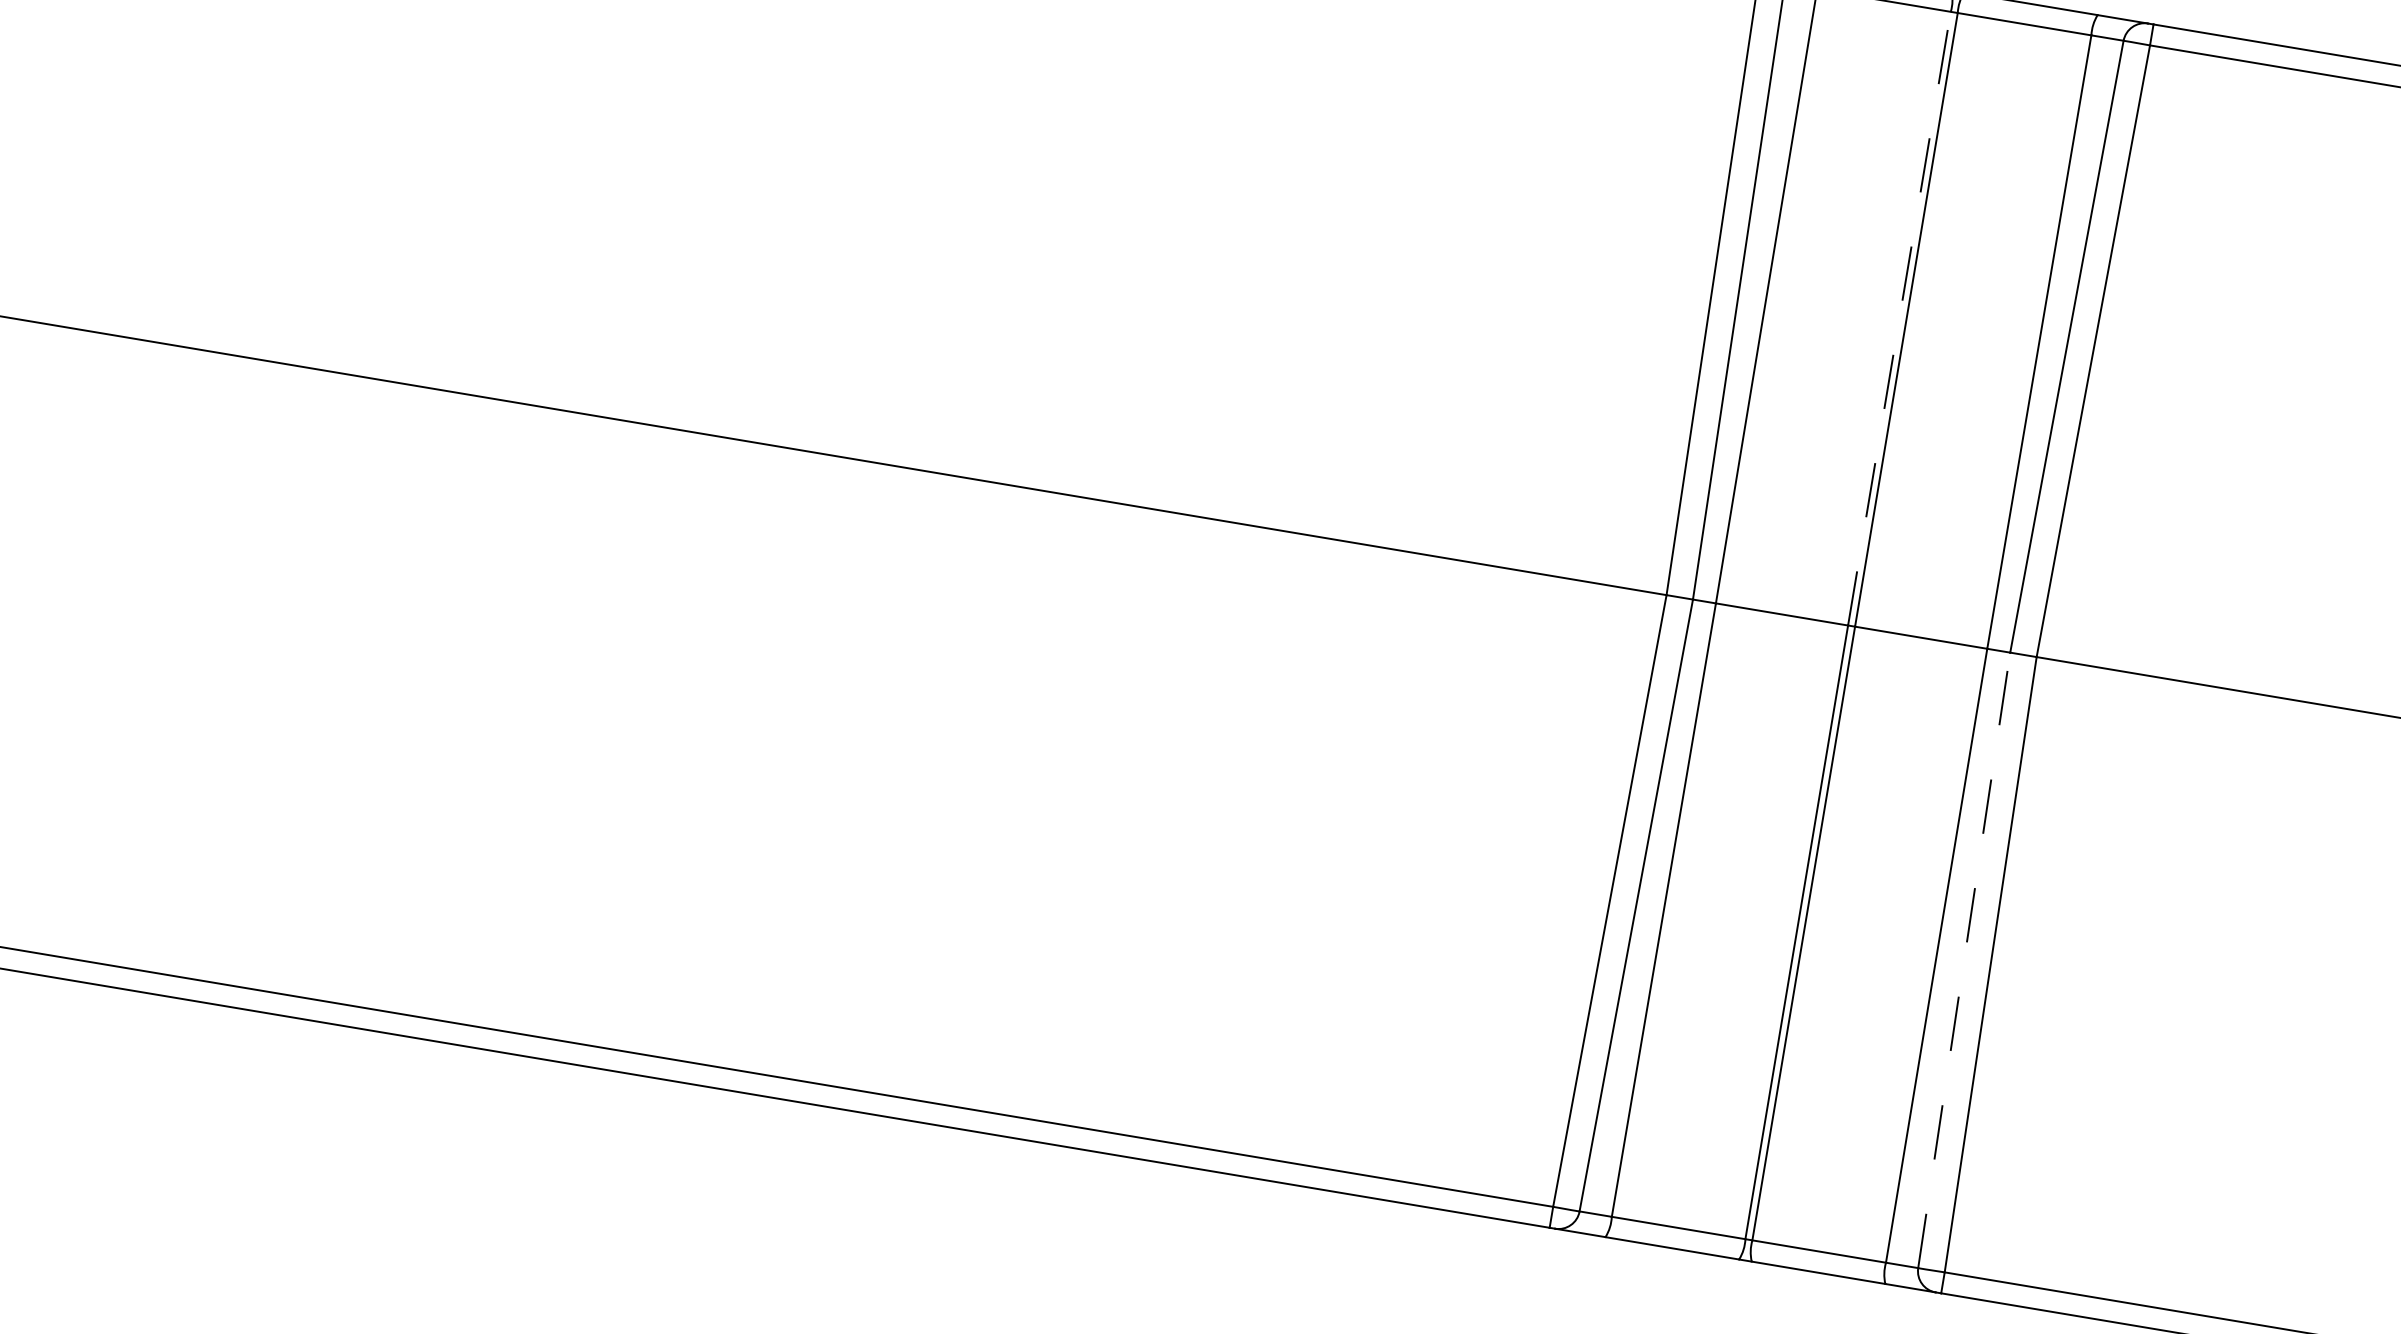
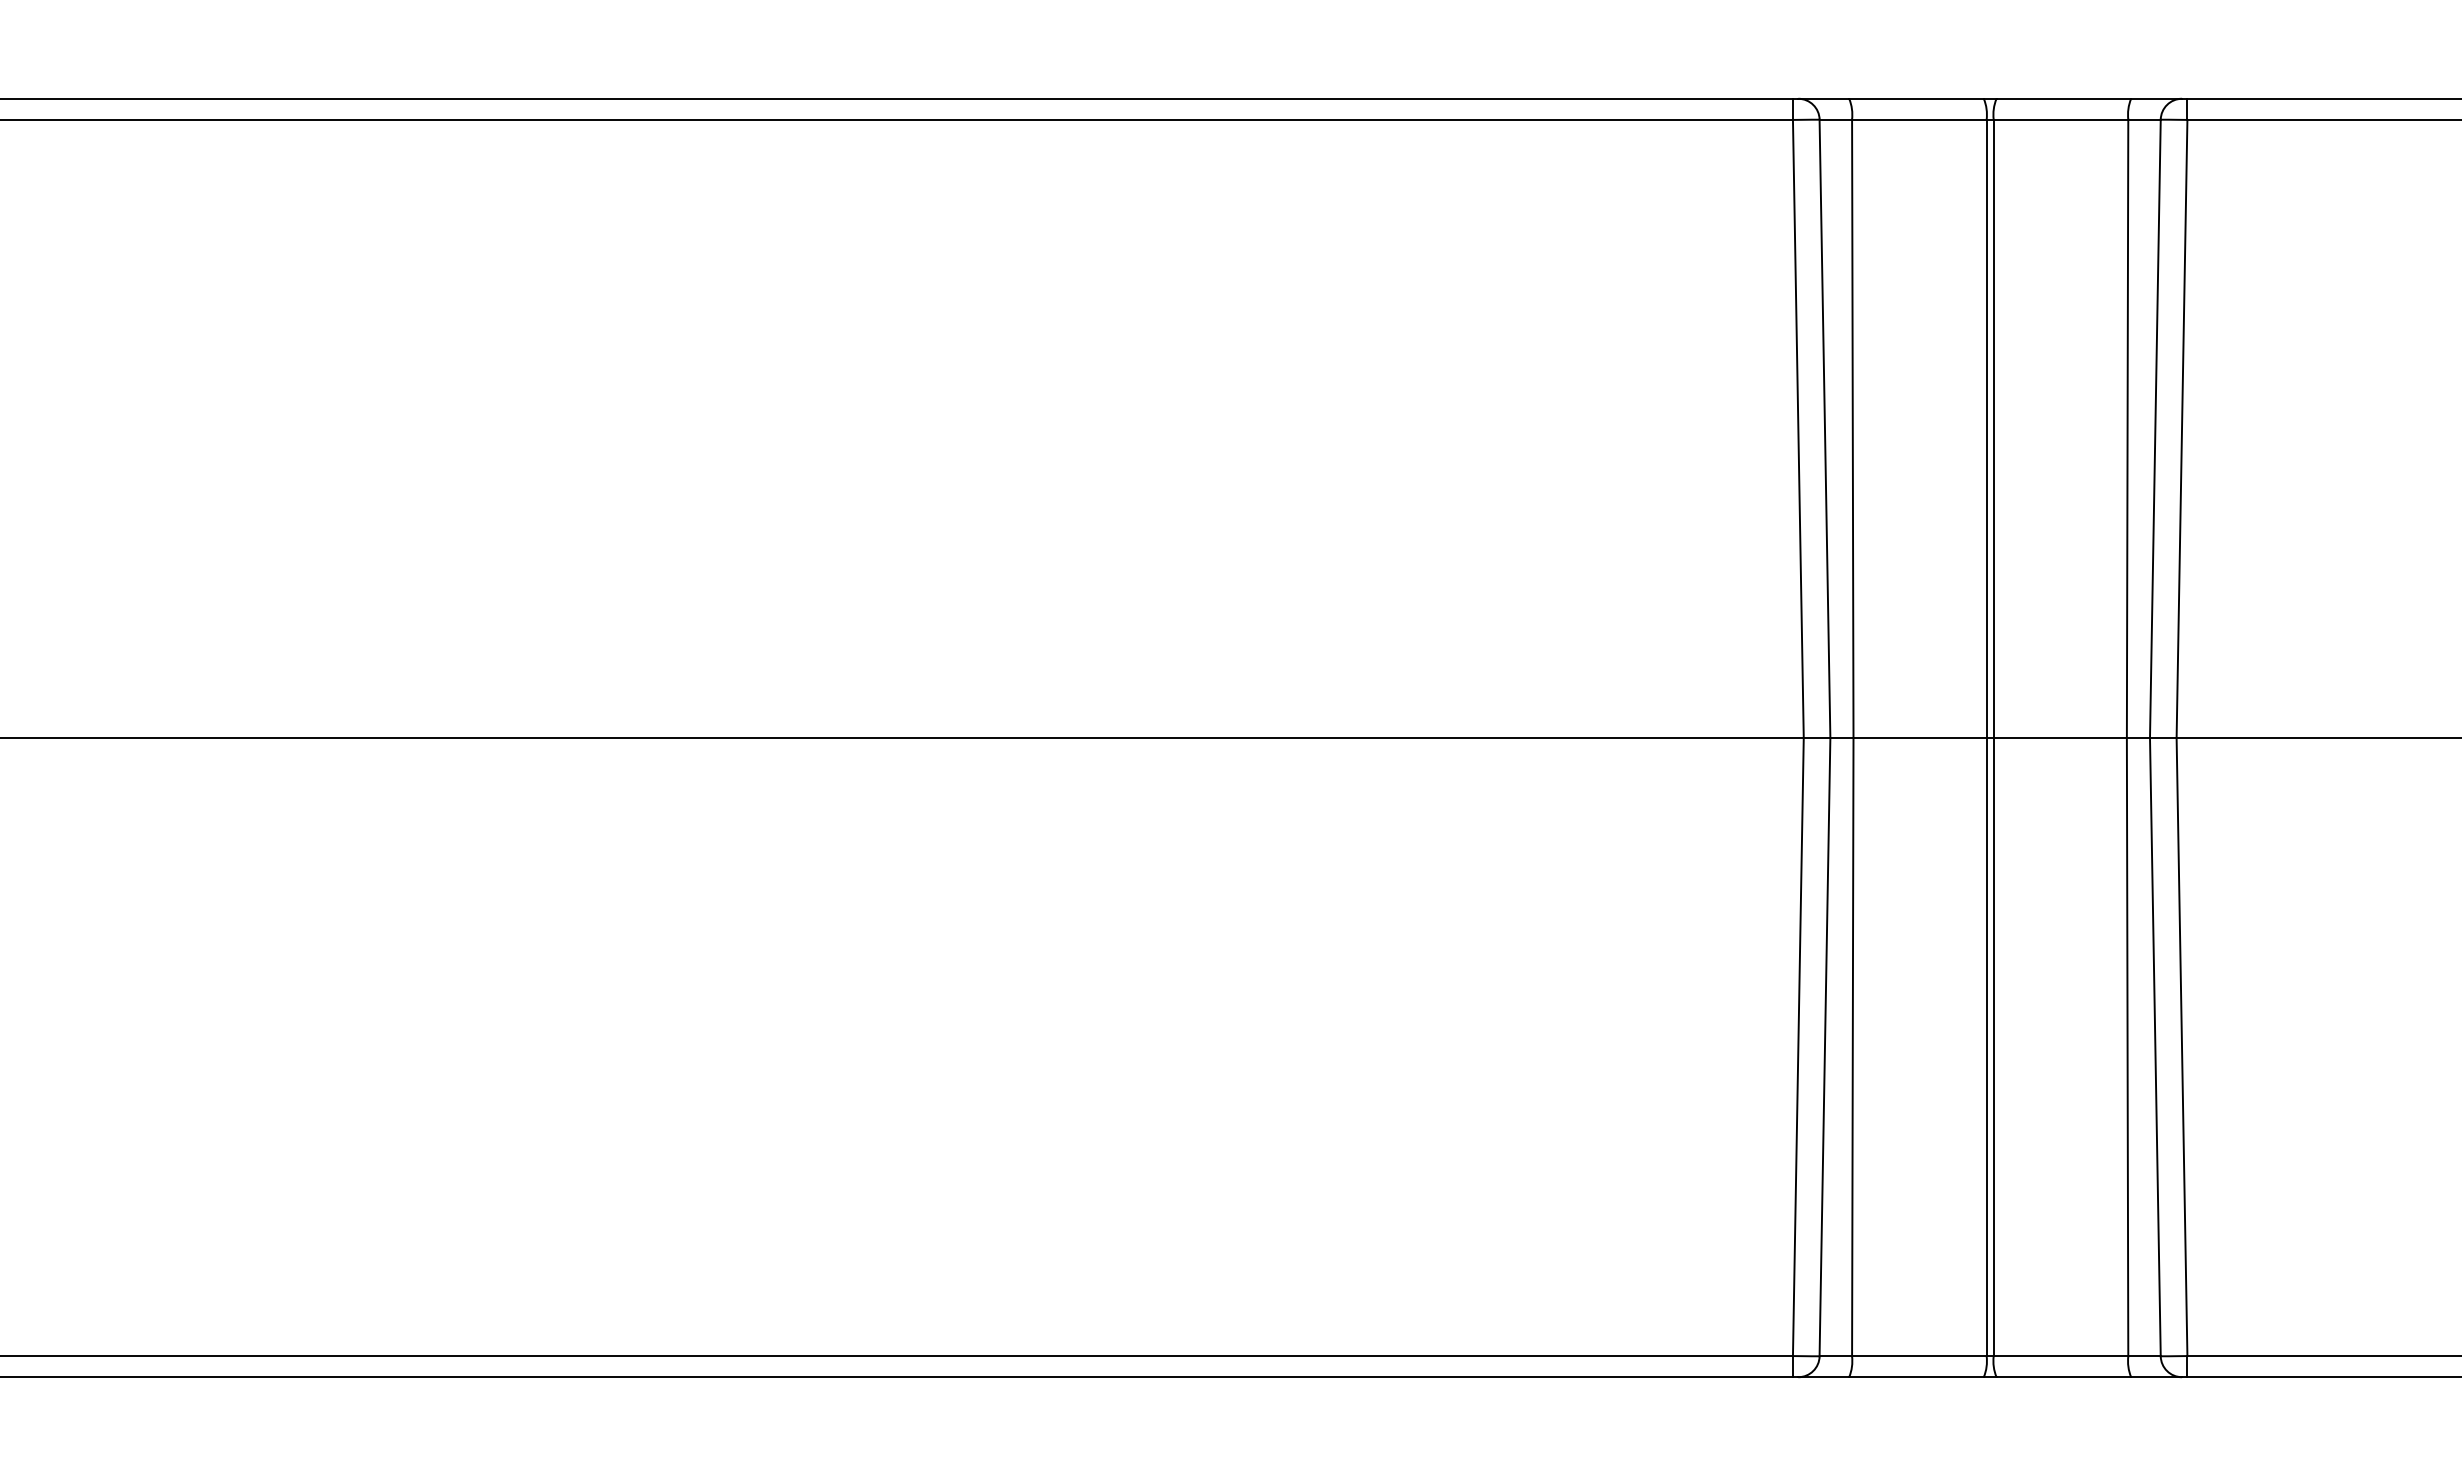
line: (1899, 318) -> (1986, 428), dashed -> solid
line: (1964, 959) -> (2155, 1046), dashed -> solid

